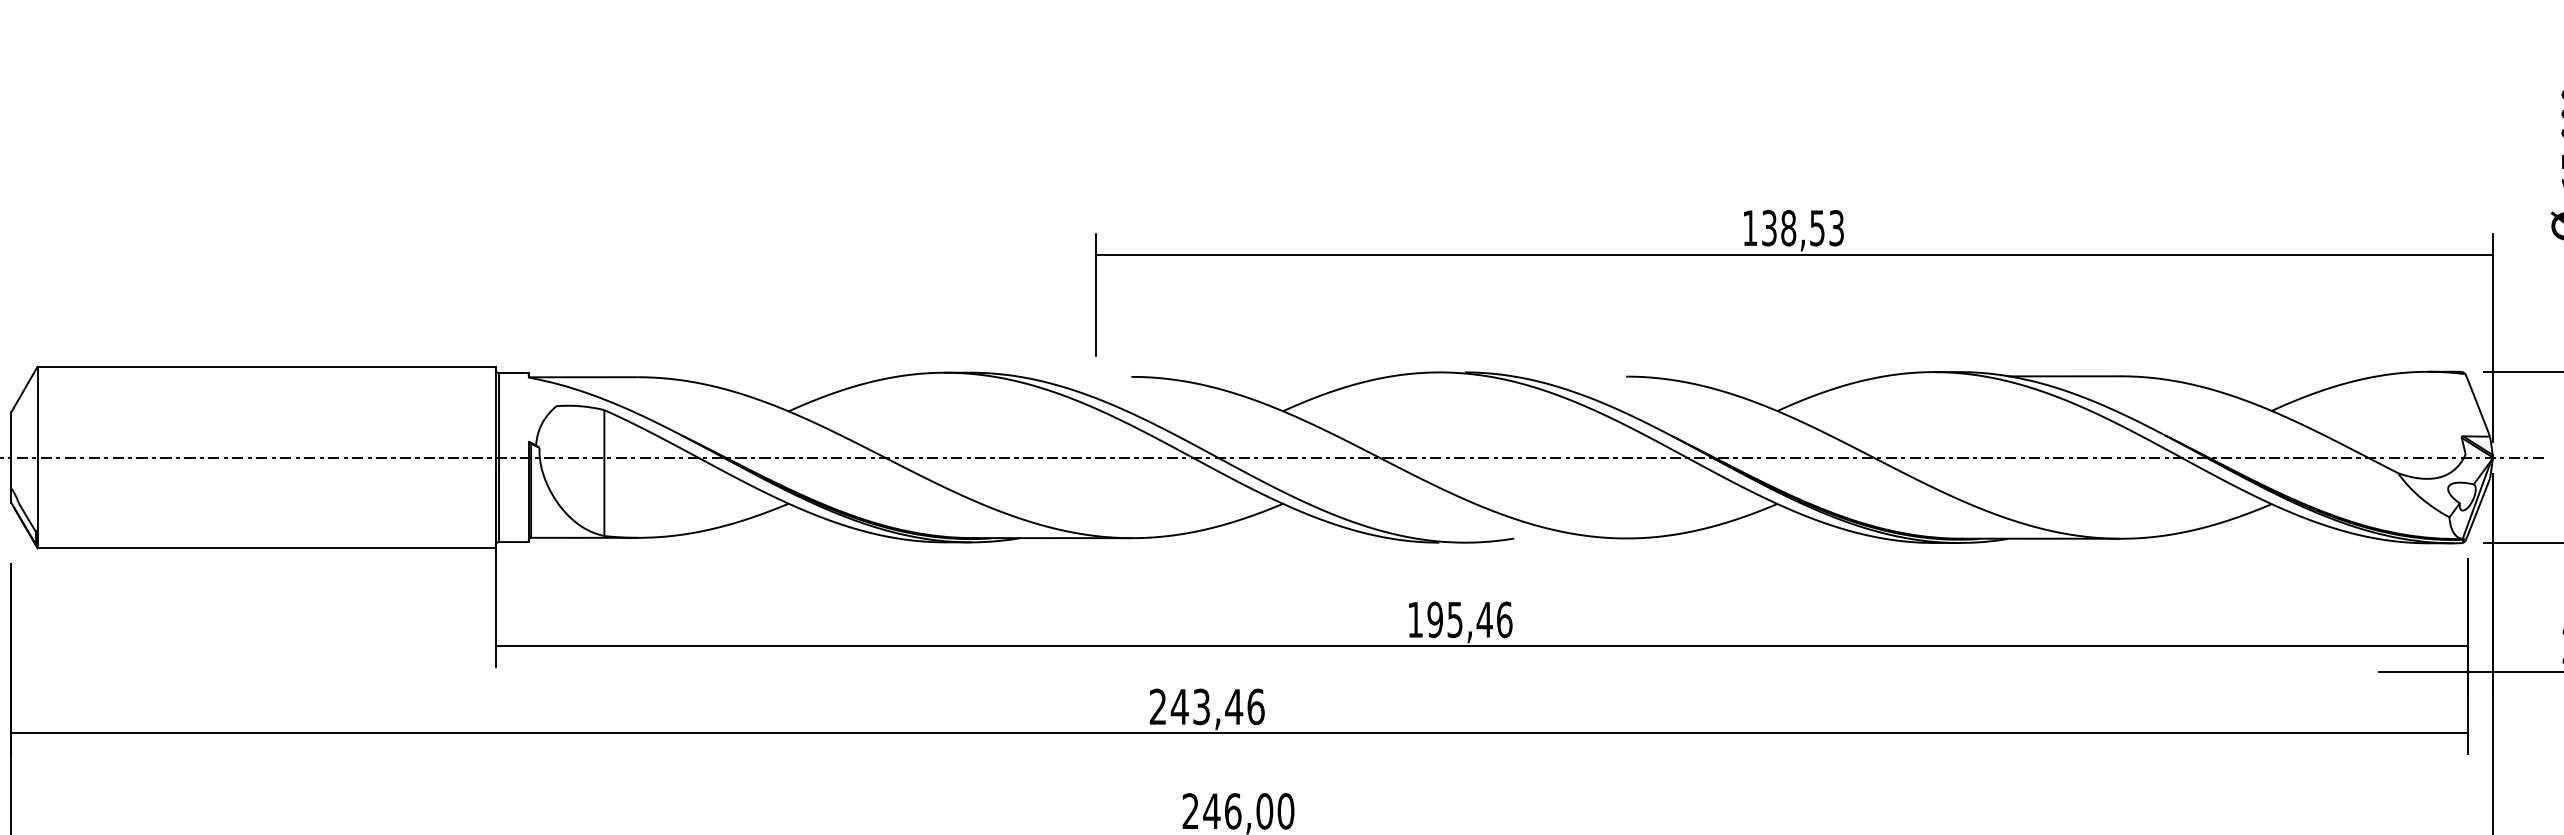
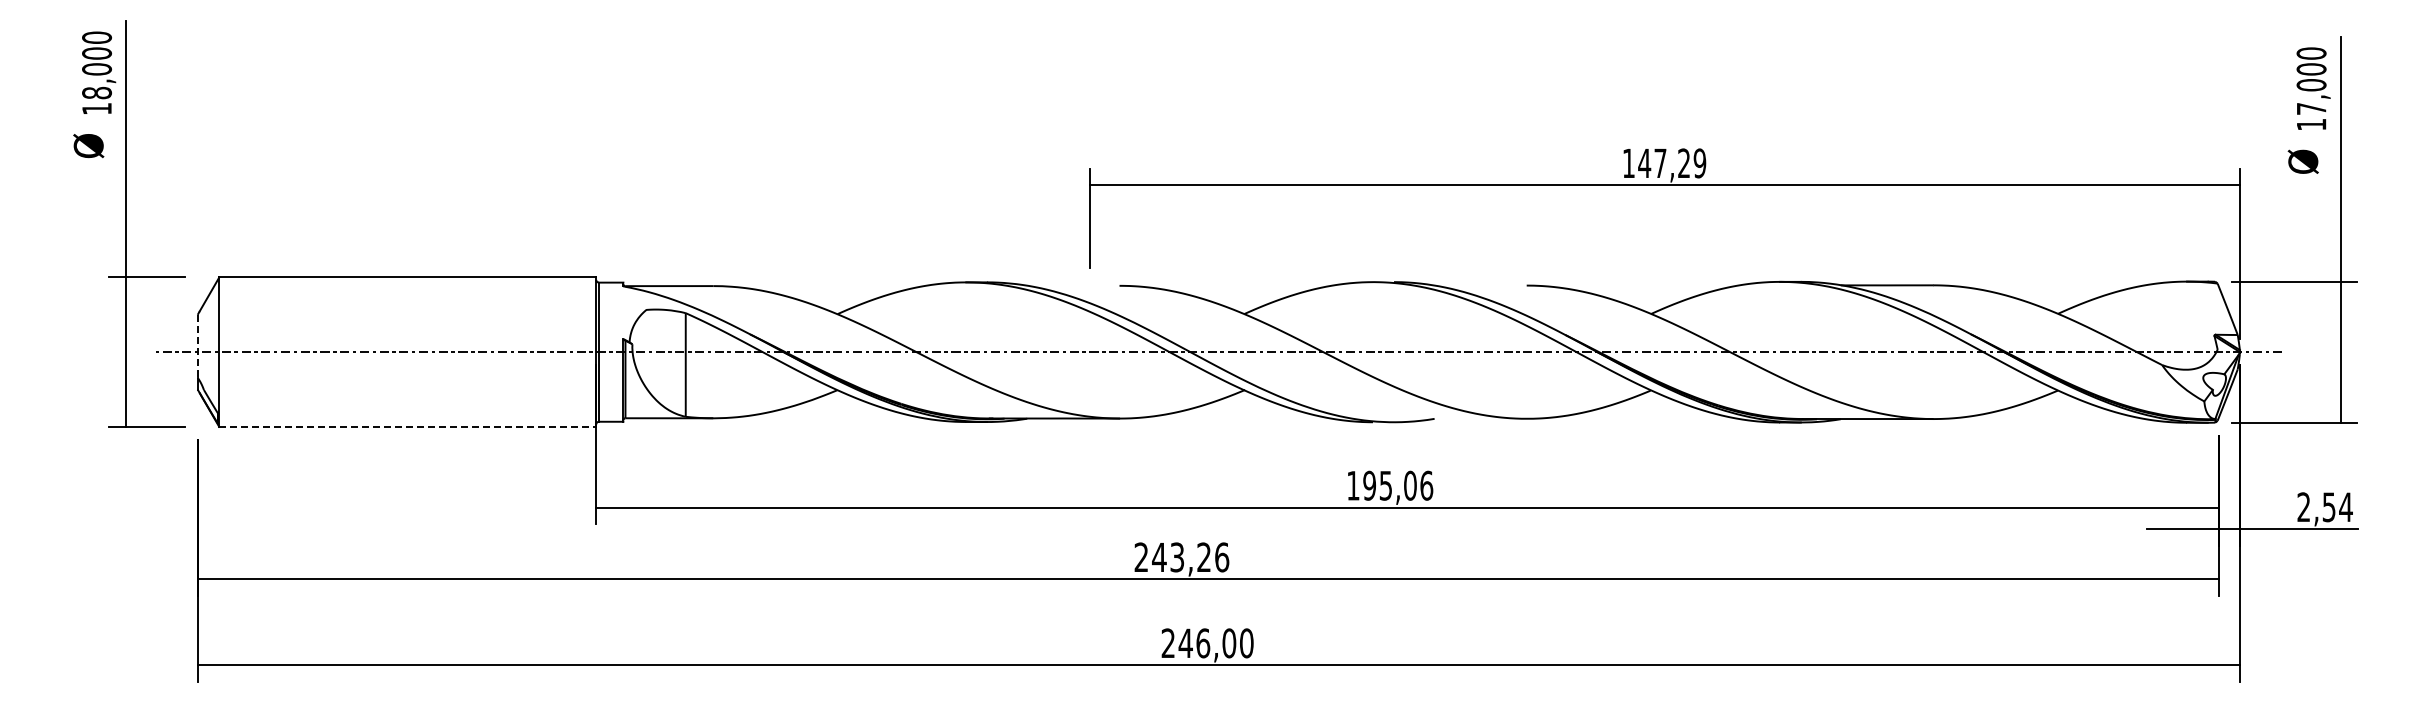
text: (1803, 228) -> (1672, 163), 138,53 -> 147,29
line: (11, 450) -> (197, 346), solid -> dashed
line: (267, 547) -> (408, 426), solid -> dashed
text: (1484, 619) -> (1410, 485), 195,46 -> 195,06
text: (1233, 705) -> (1203, 556), 243,46 -> 243,26

